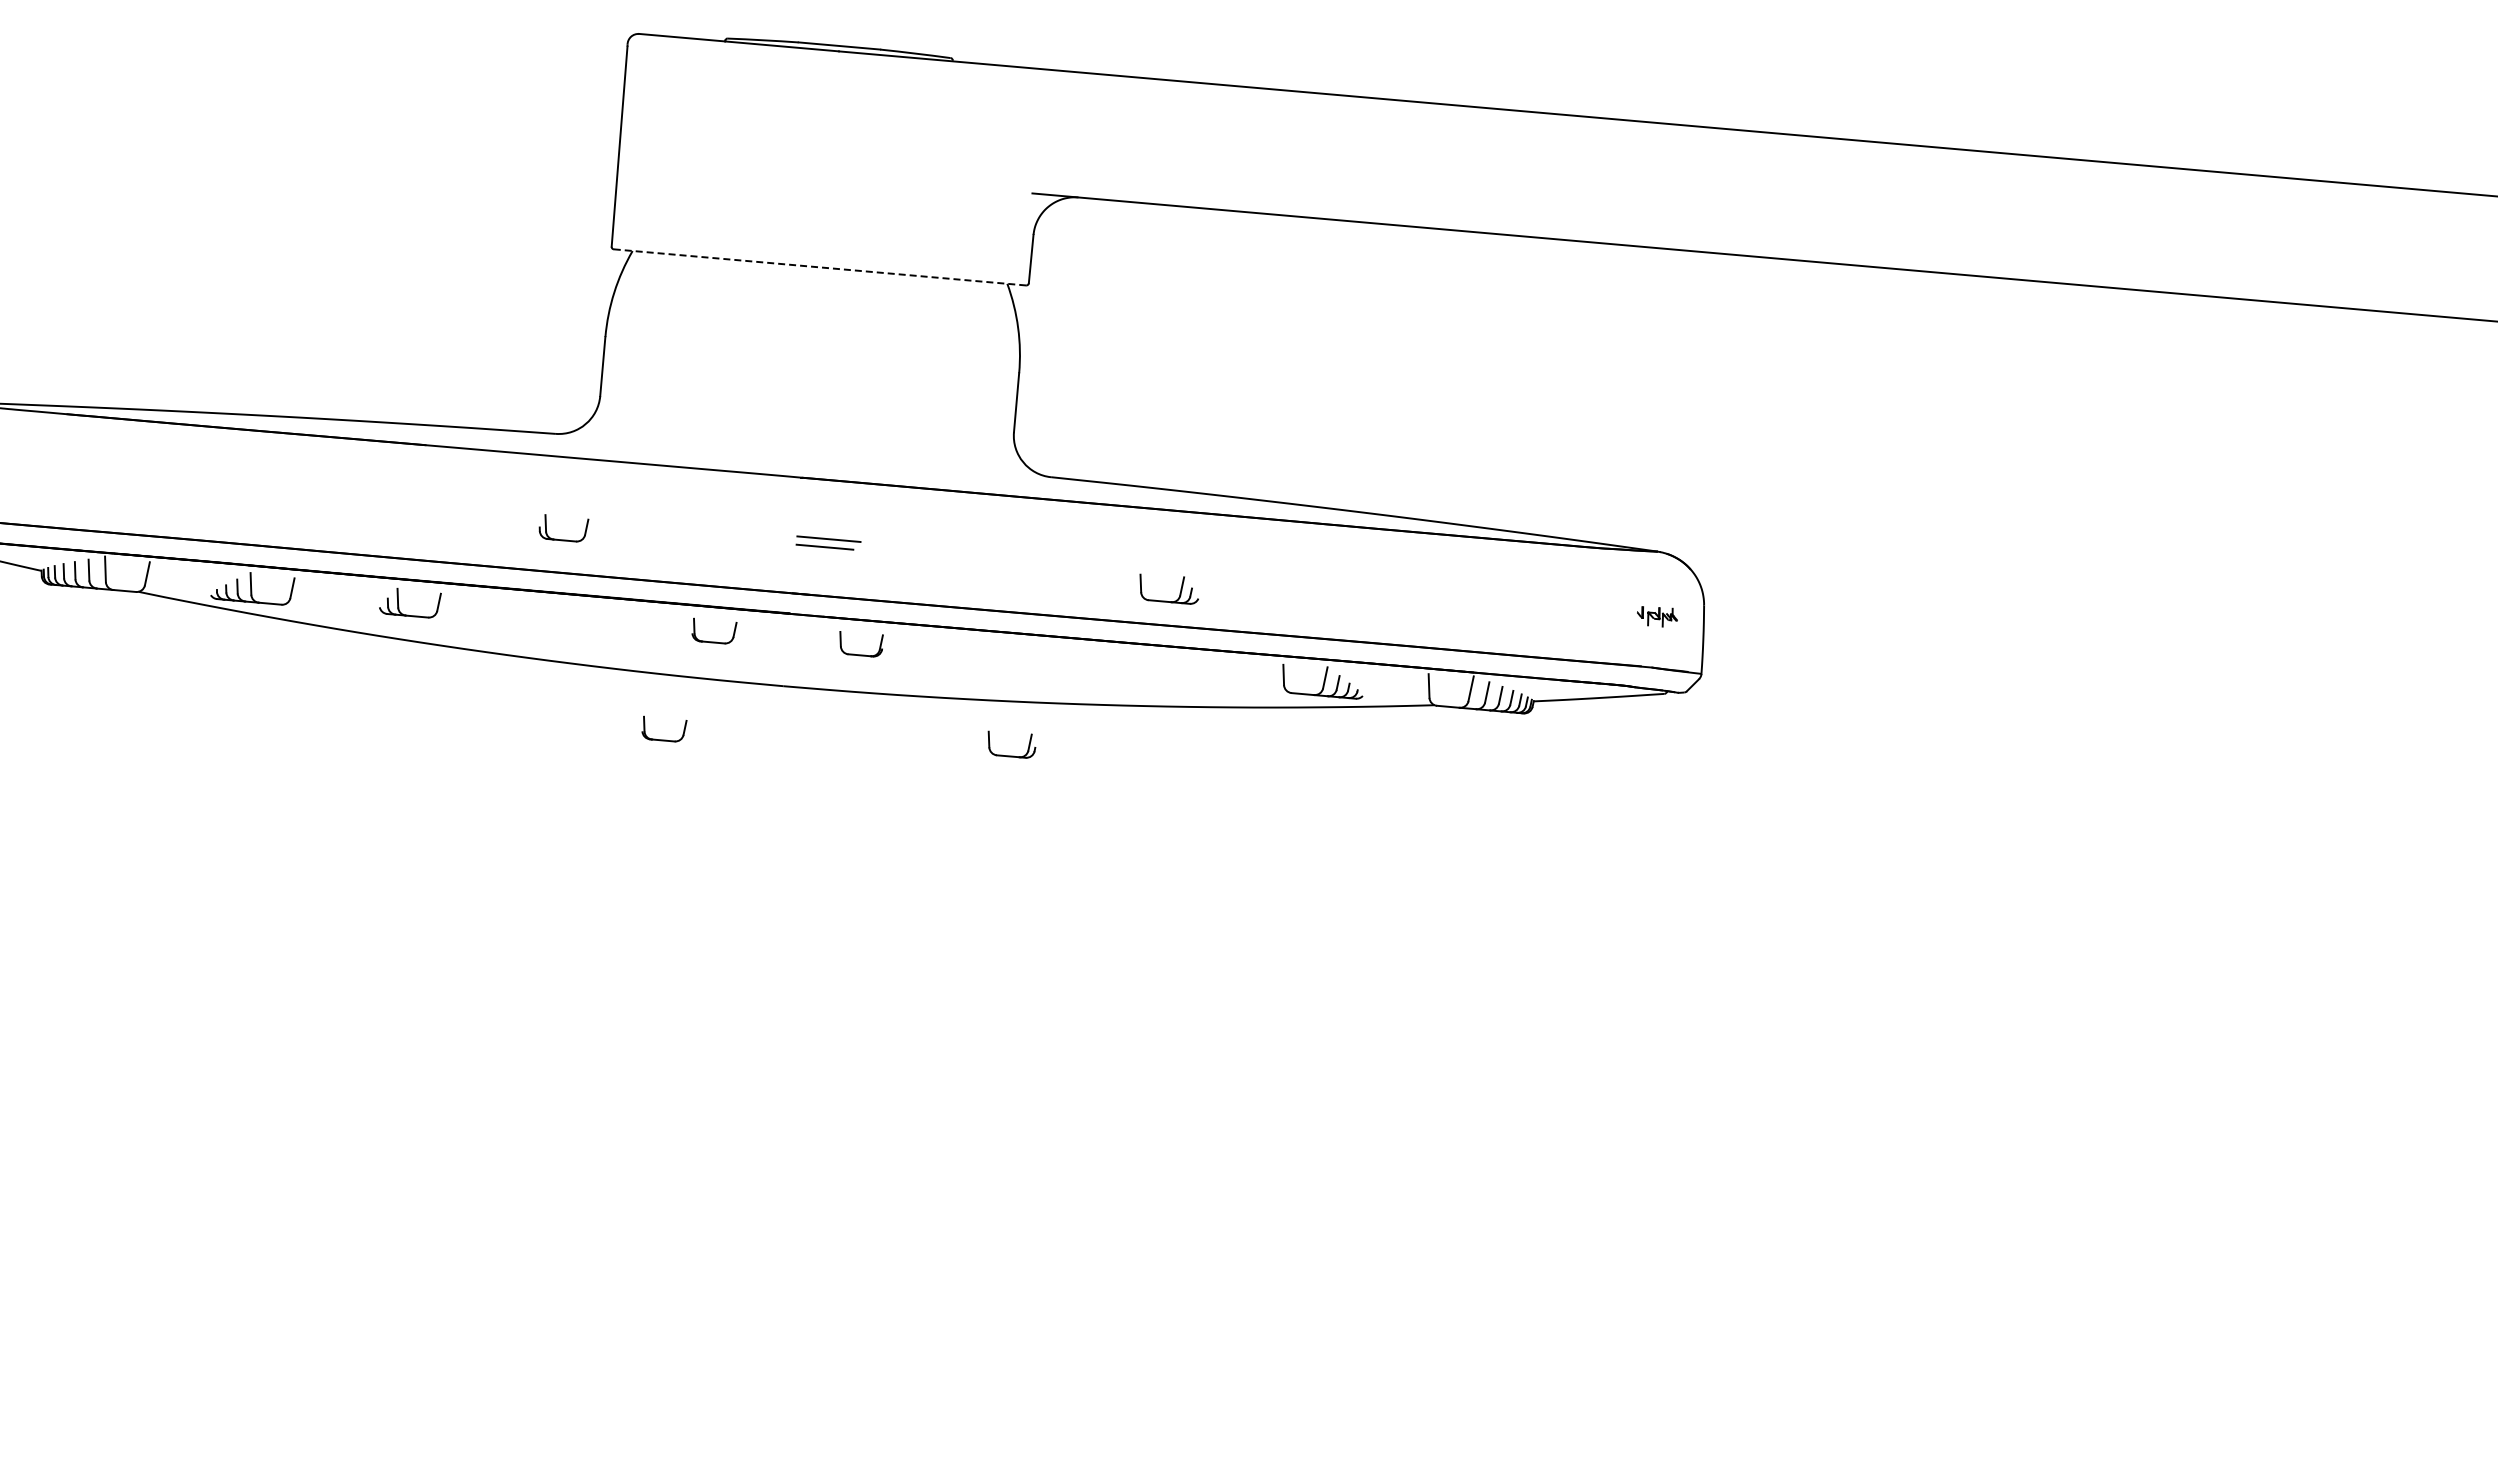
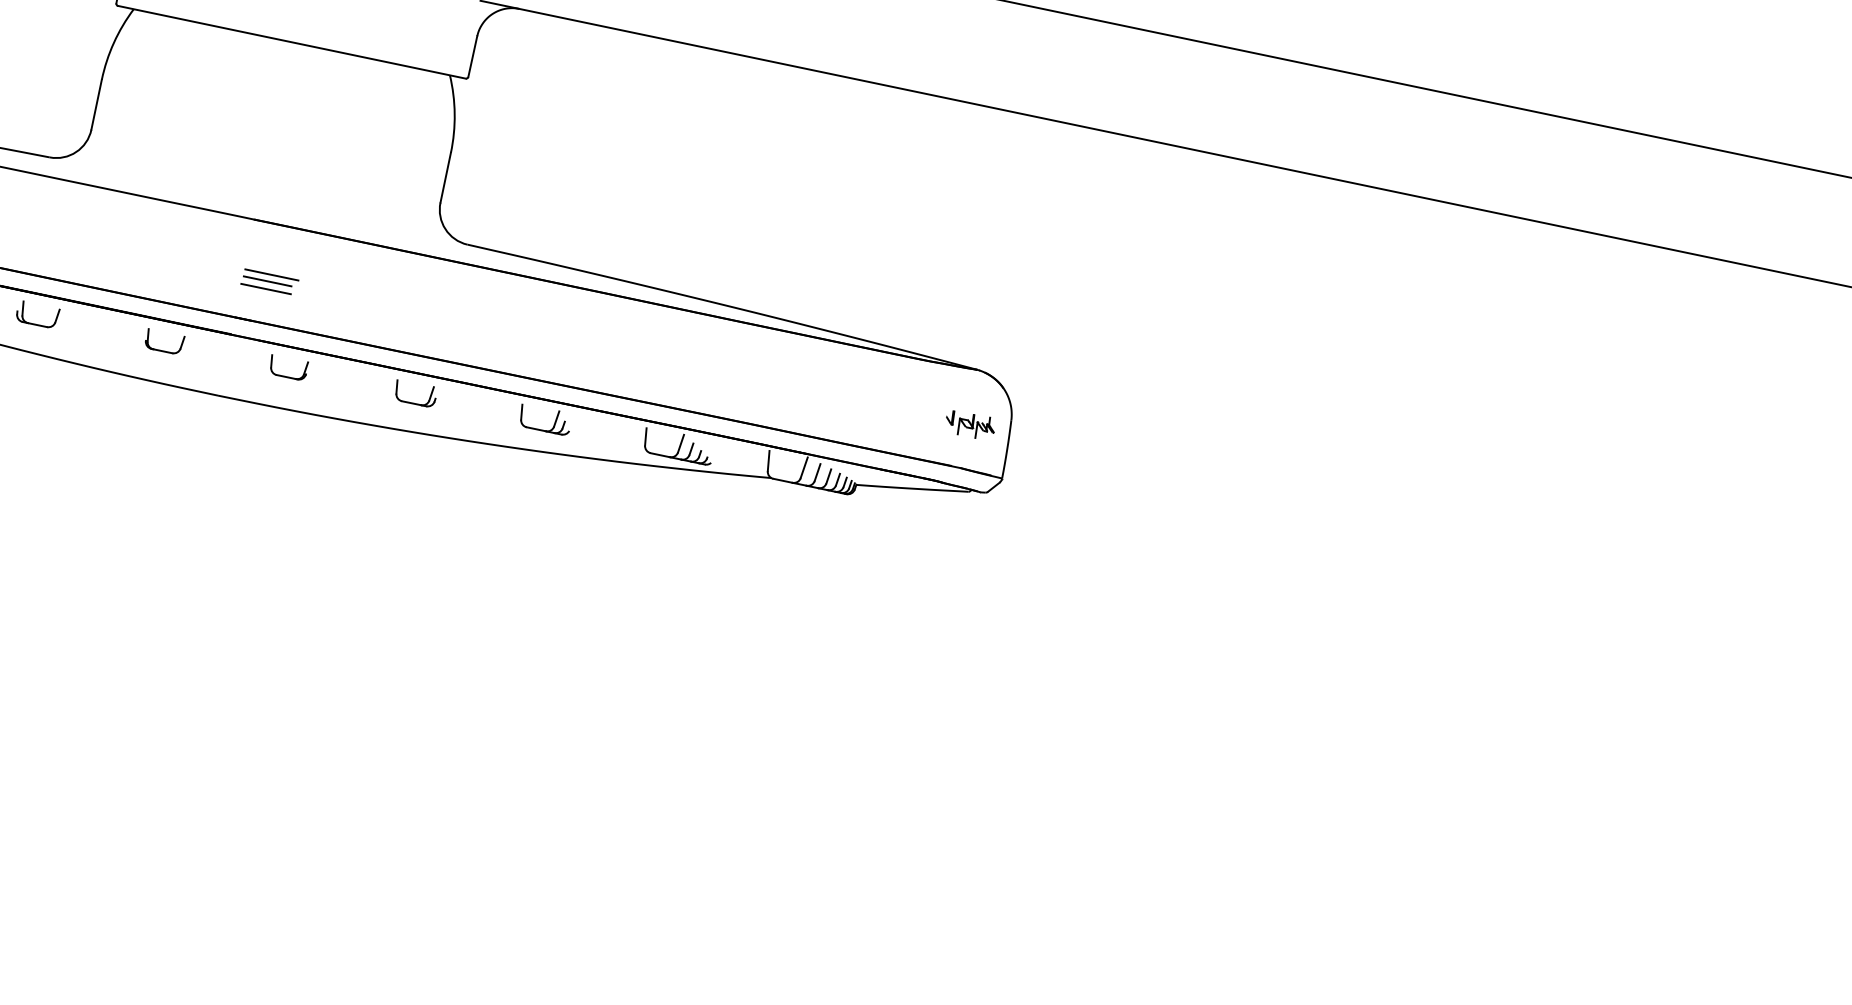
line: (820, 267) -> (292, 42), dashed -> solid
part: (563, 539) -> (36, 324), moved
line: (823, 555) -> (265, 288), added
part: (1180, 588) -> (555, 420), moved
part: (1657, 616) -> (970, 425), size x1.43
part: (664, 739) -> (111, 429), removed
part: (1011, 755) -> (414, 402), moved

